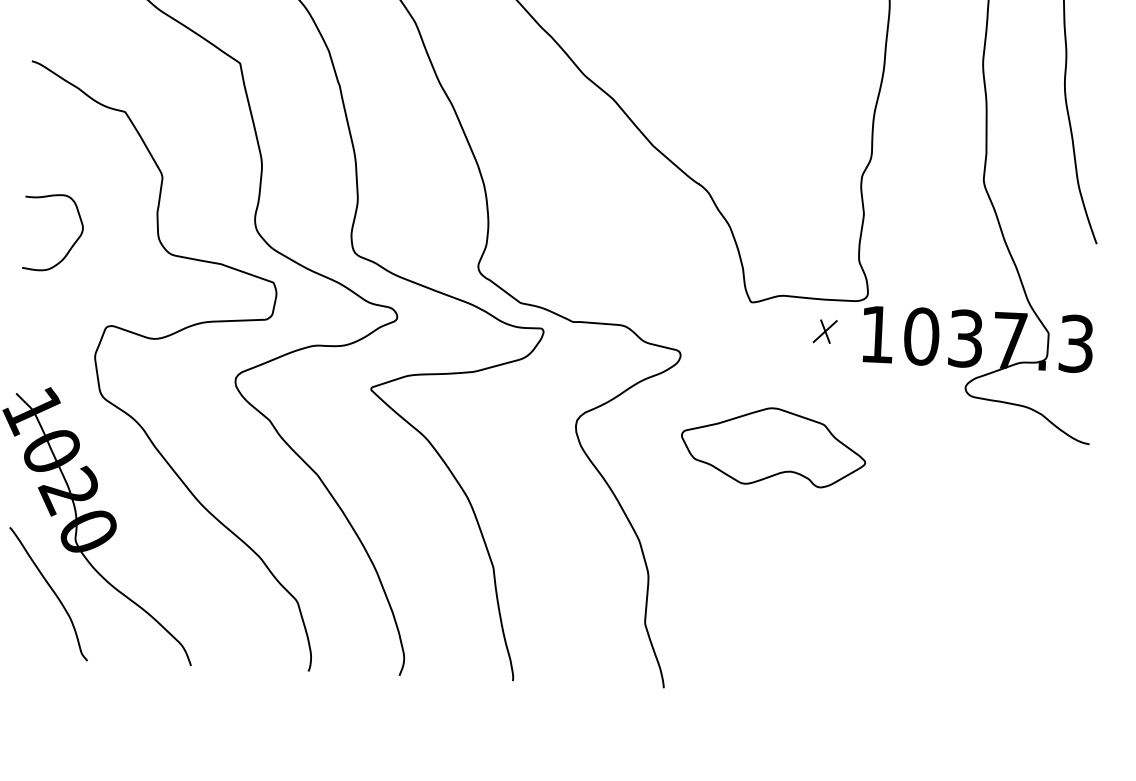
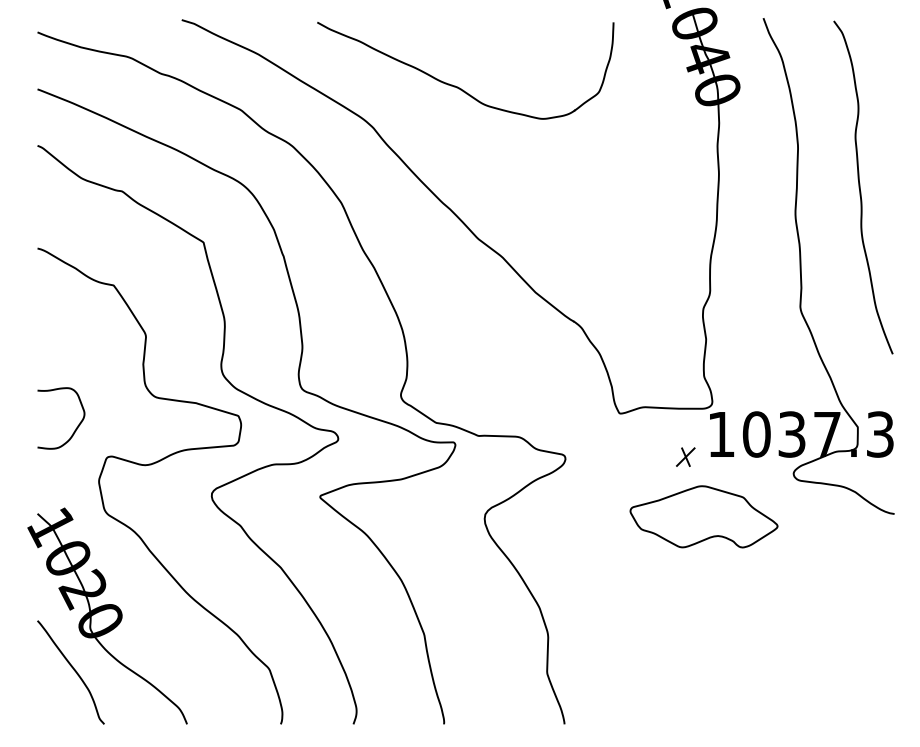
curve: (70, 246) -> (75, 428), moved
part: (824, 330) -> (685, 456), moved
part: (773, 446) -> (703, 516), moved

